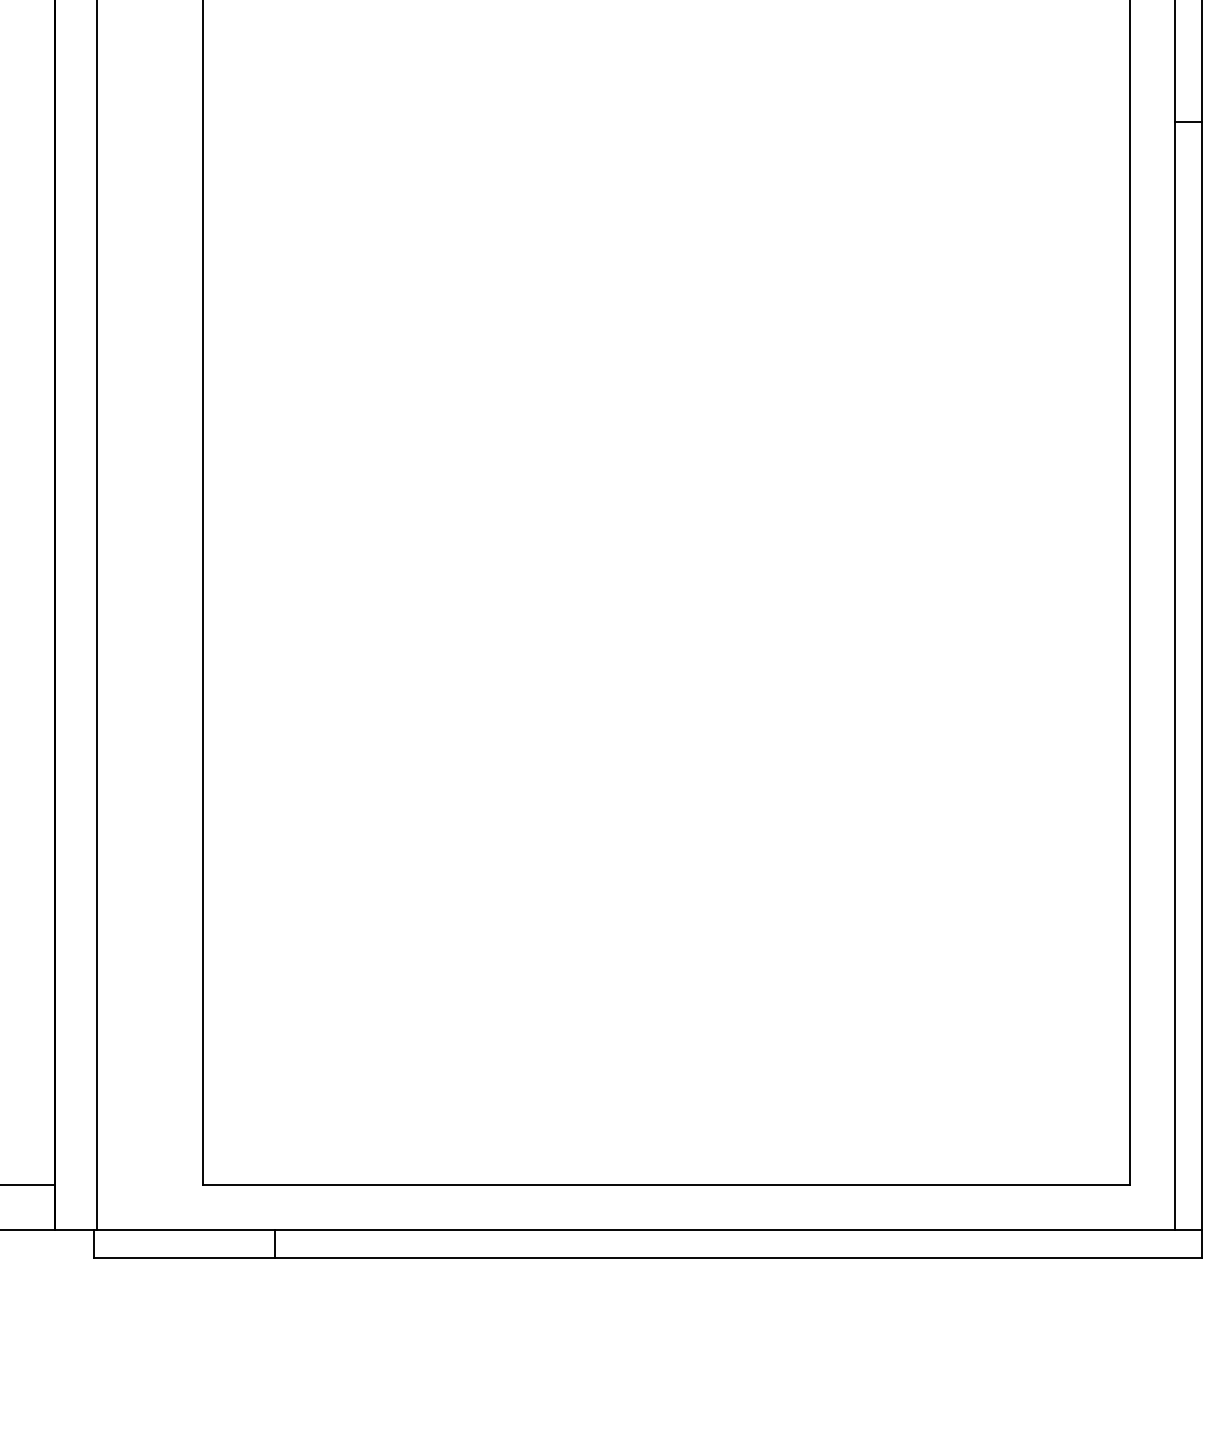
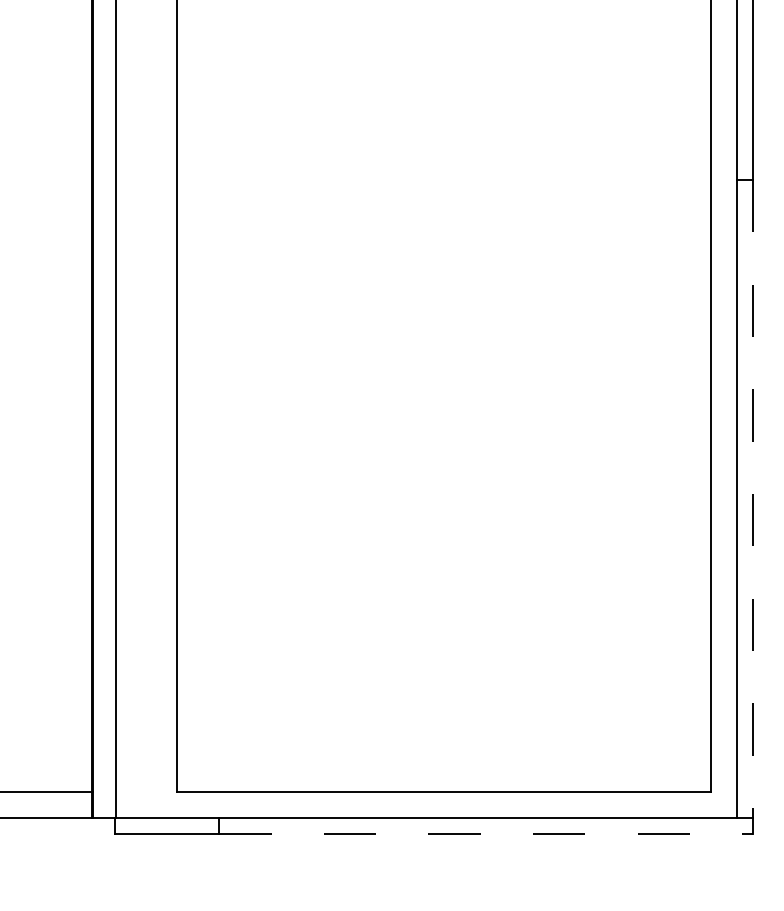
line: (1201, 676) -> (752, 499), solid -> dashed
line: (738, 1256) -> (485, 833), solid -> dashed

